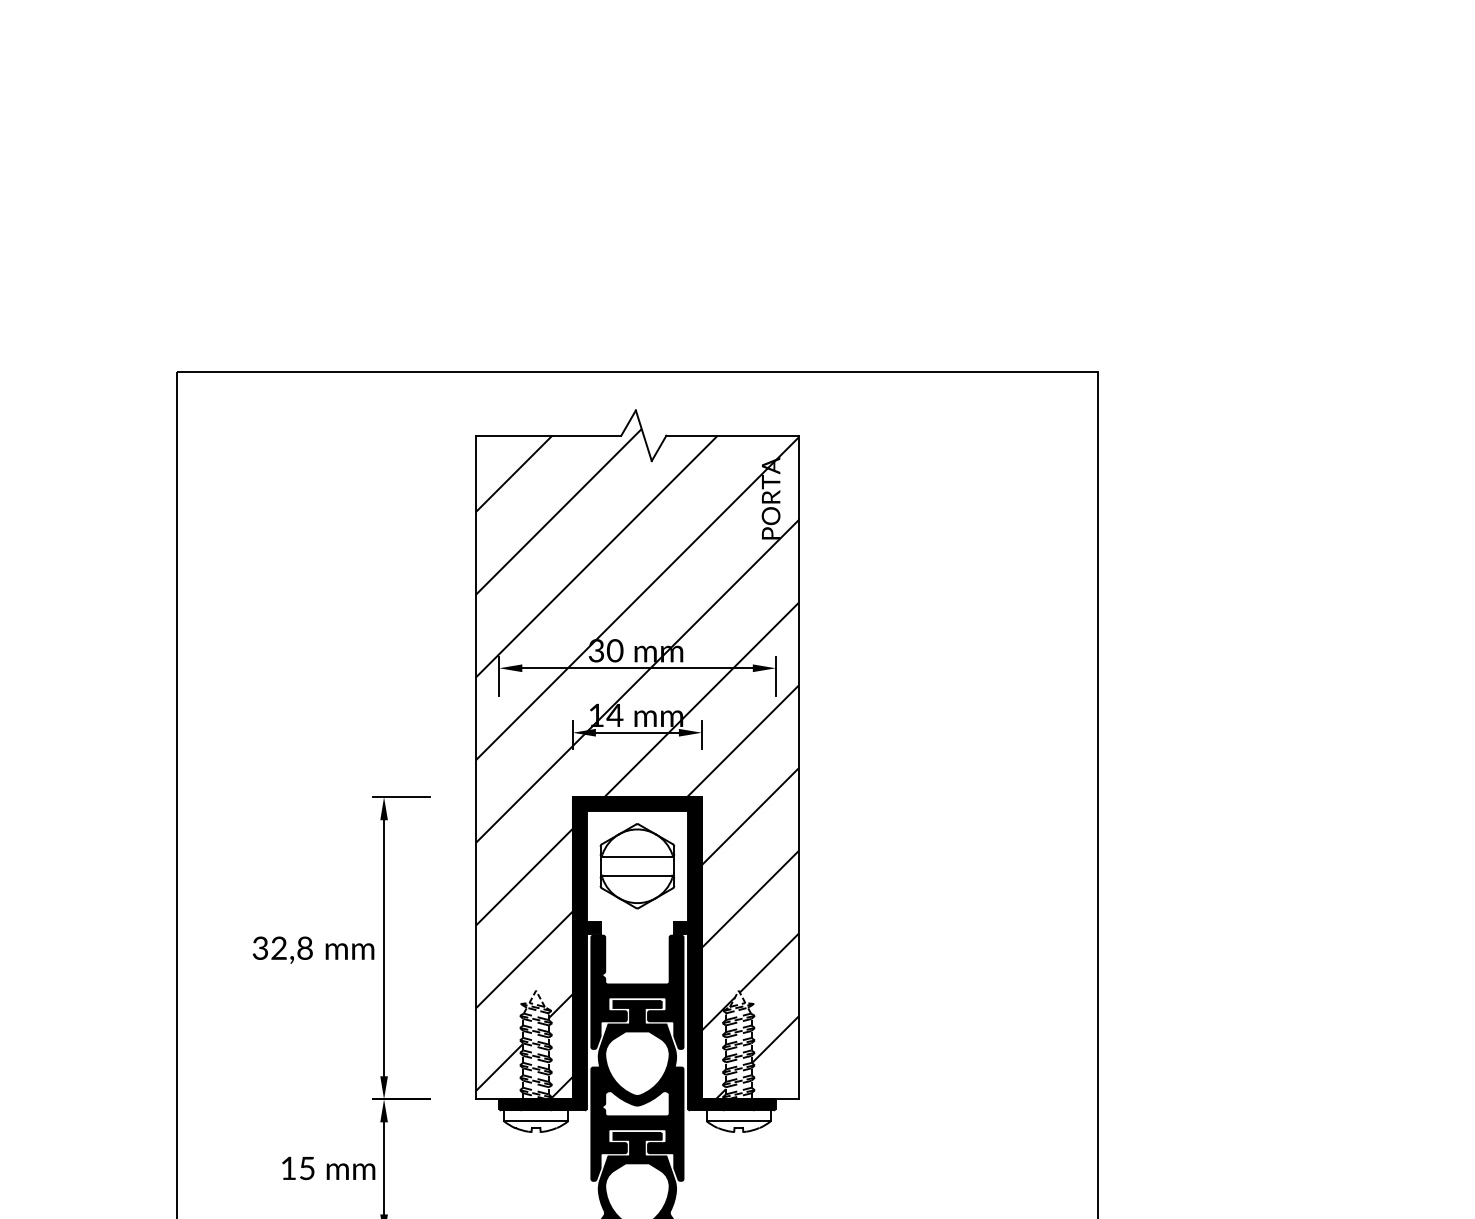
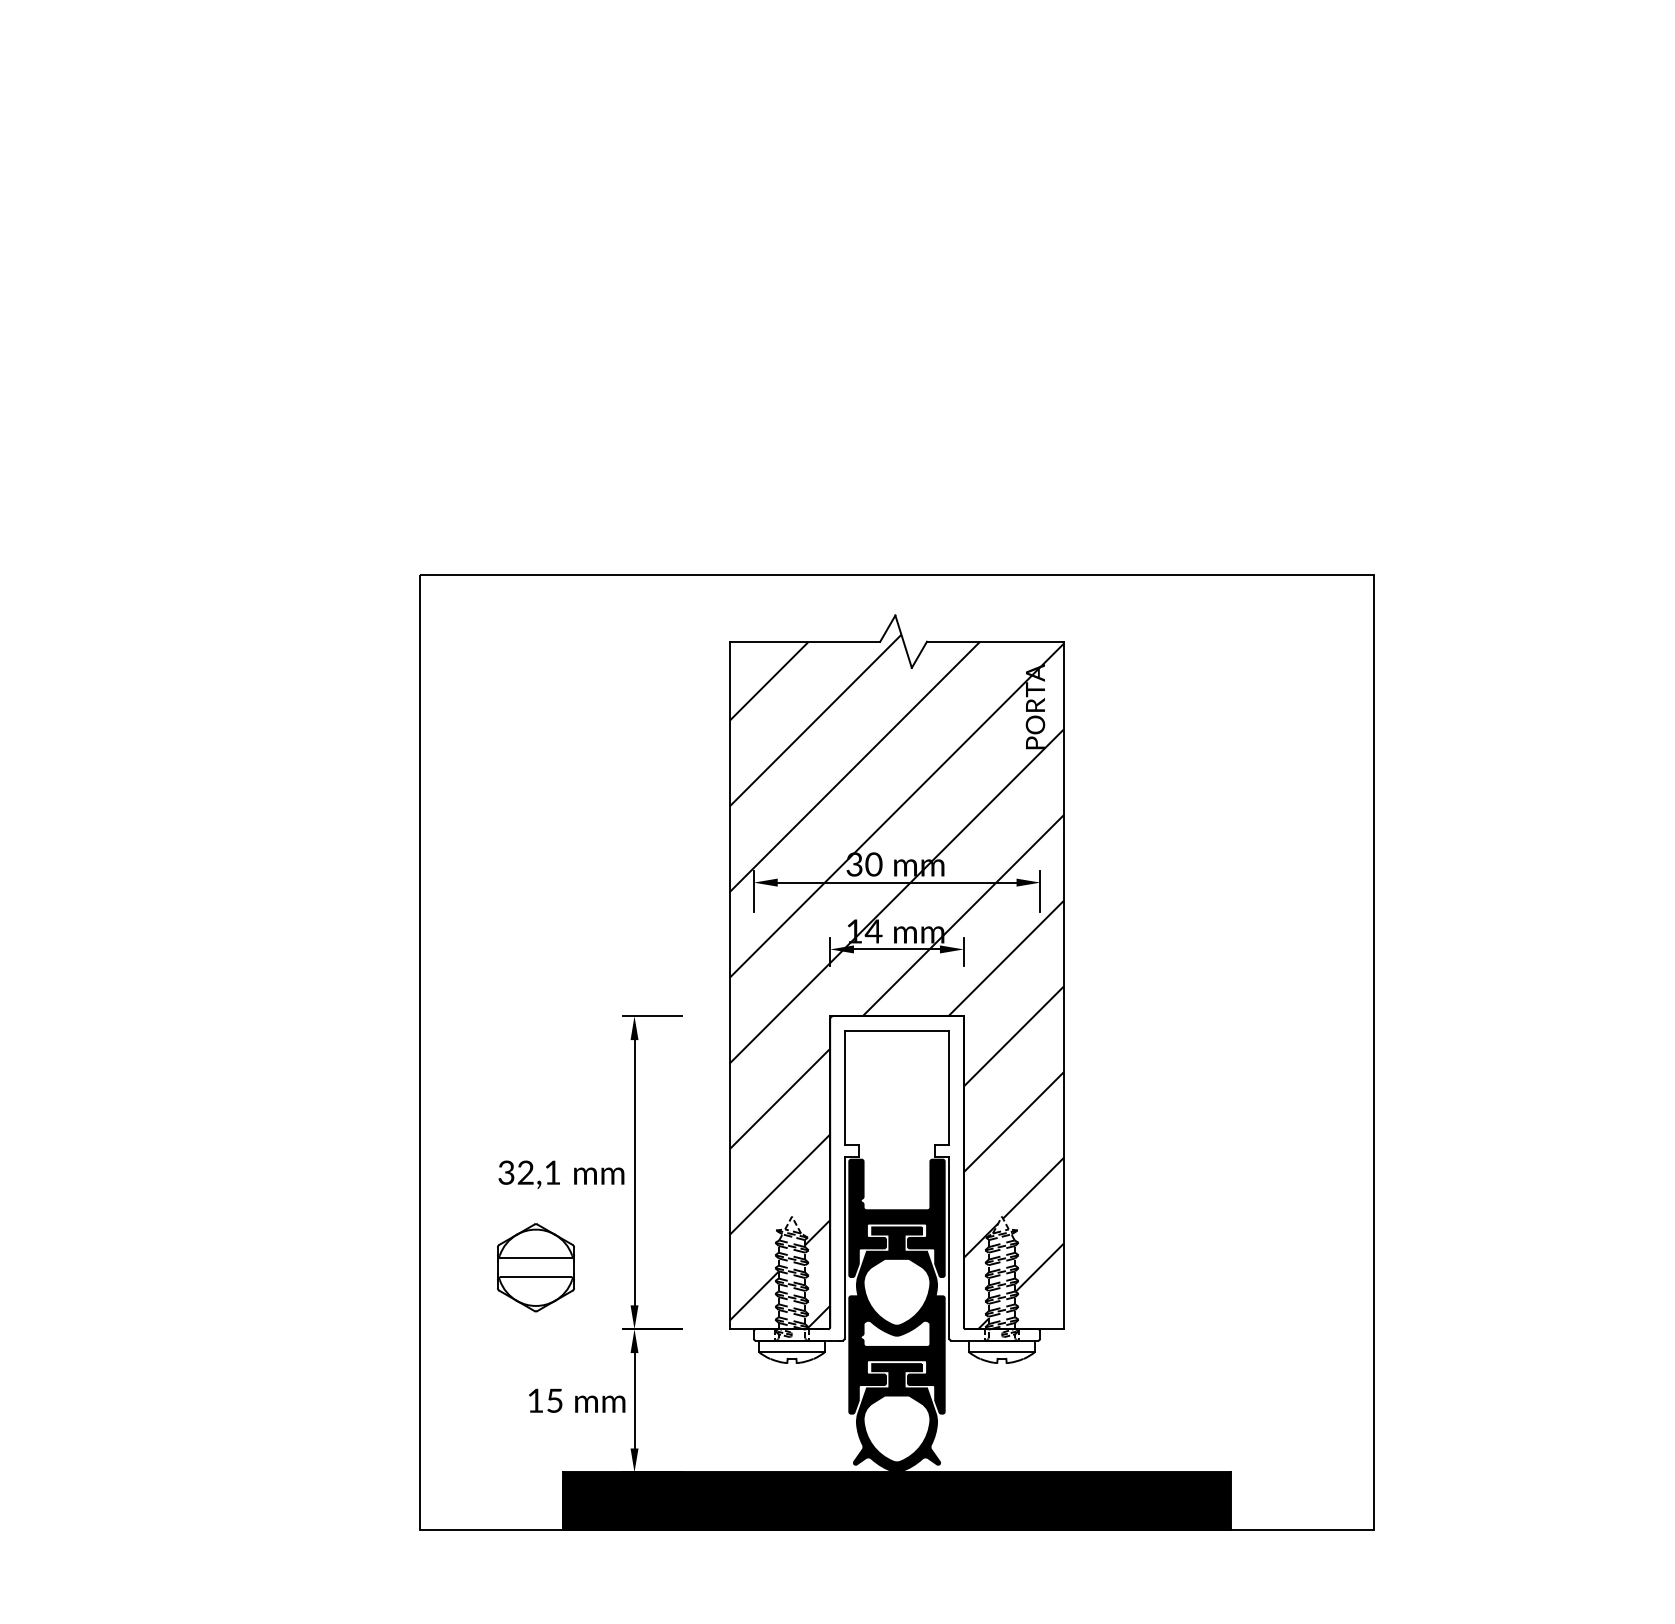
part: (636, 866) -> (535, 1267), moved
text: (304, 948) -> (552, 1172), 32,8 -> 32,1
fill: (636, 953) -> (896, 1178), removed

